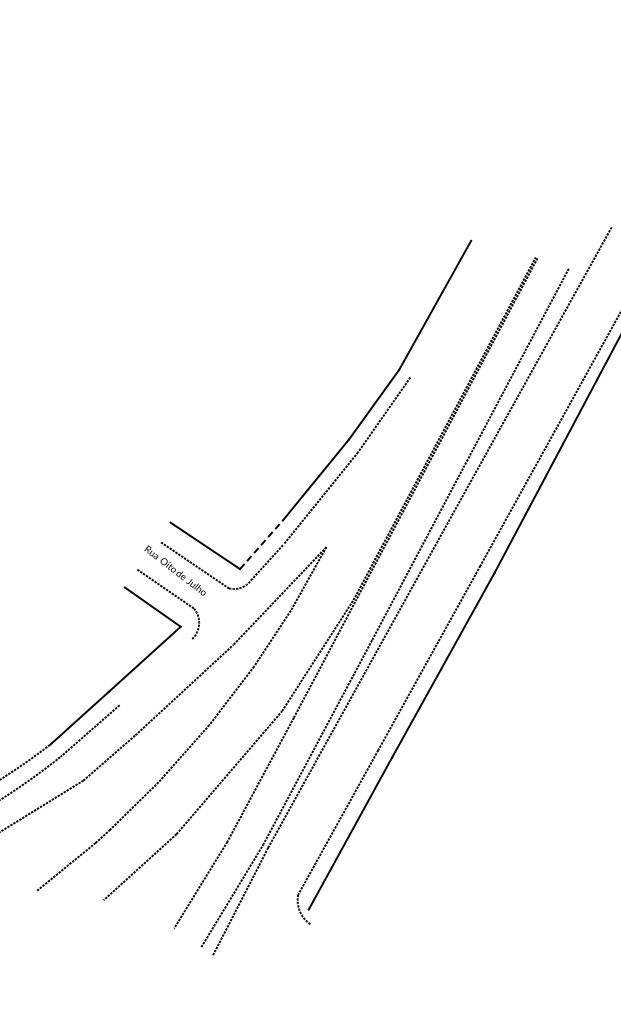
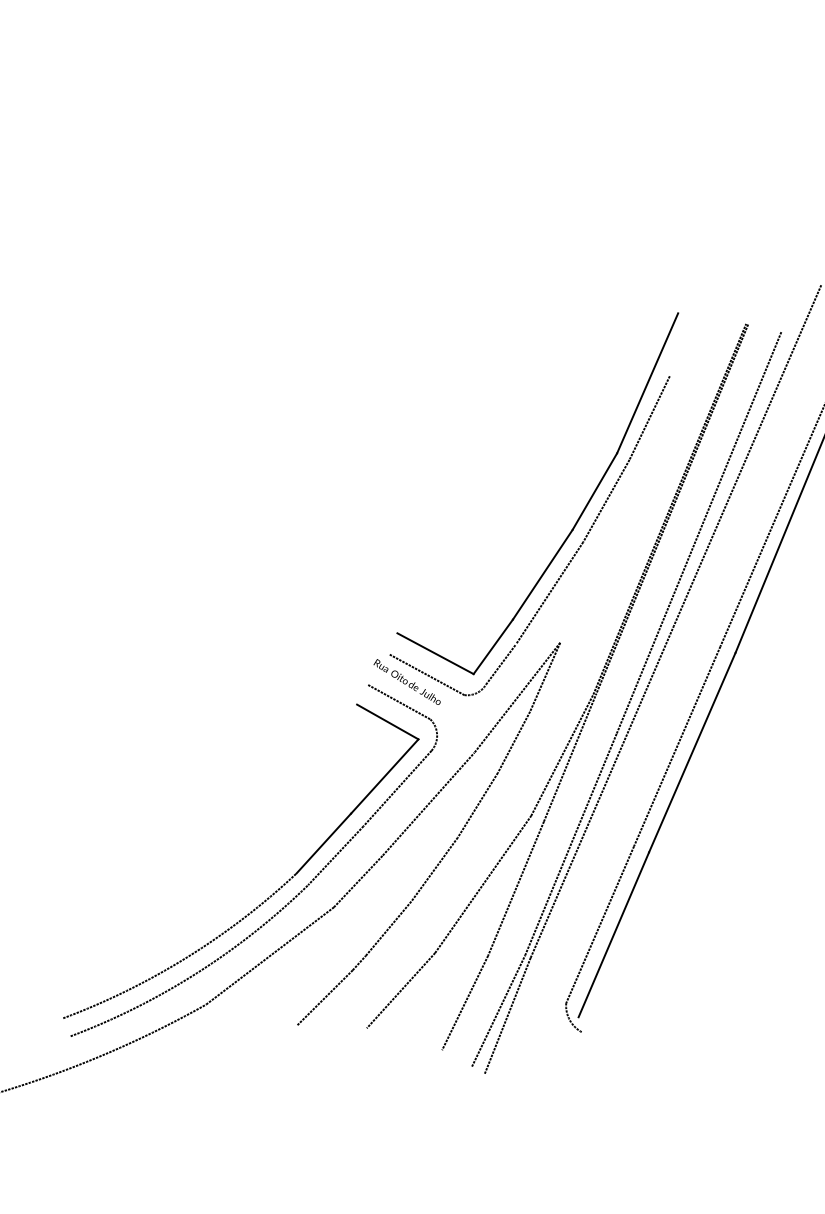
line: (433, 338) -> (649, 417), added
line: (261, 544) -> (493, 646), dashed -> solid
line: (155, 672) -> (397, 788), added

